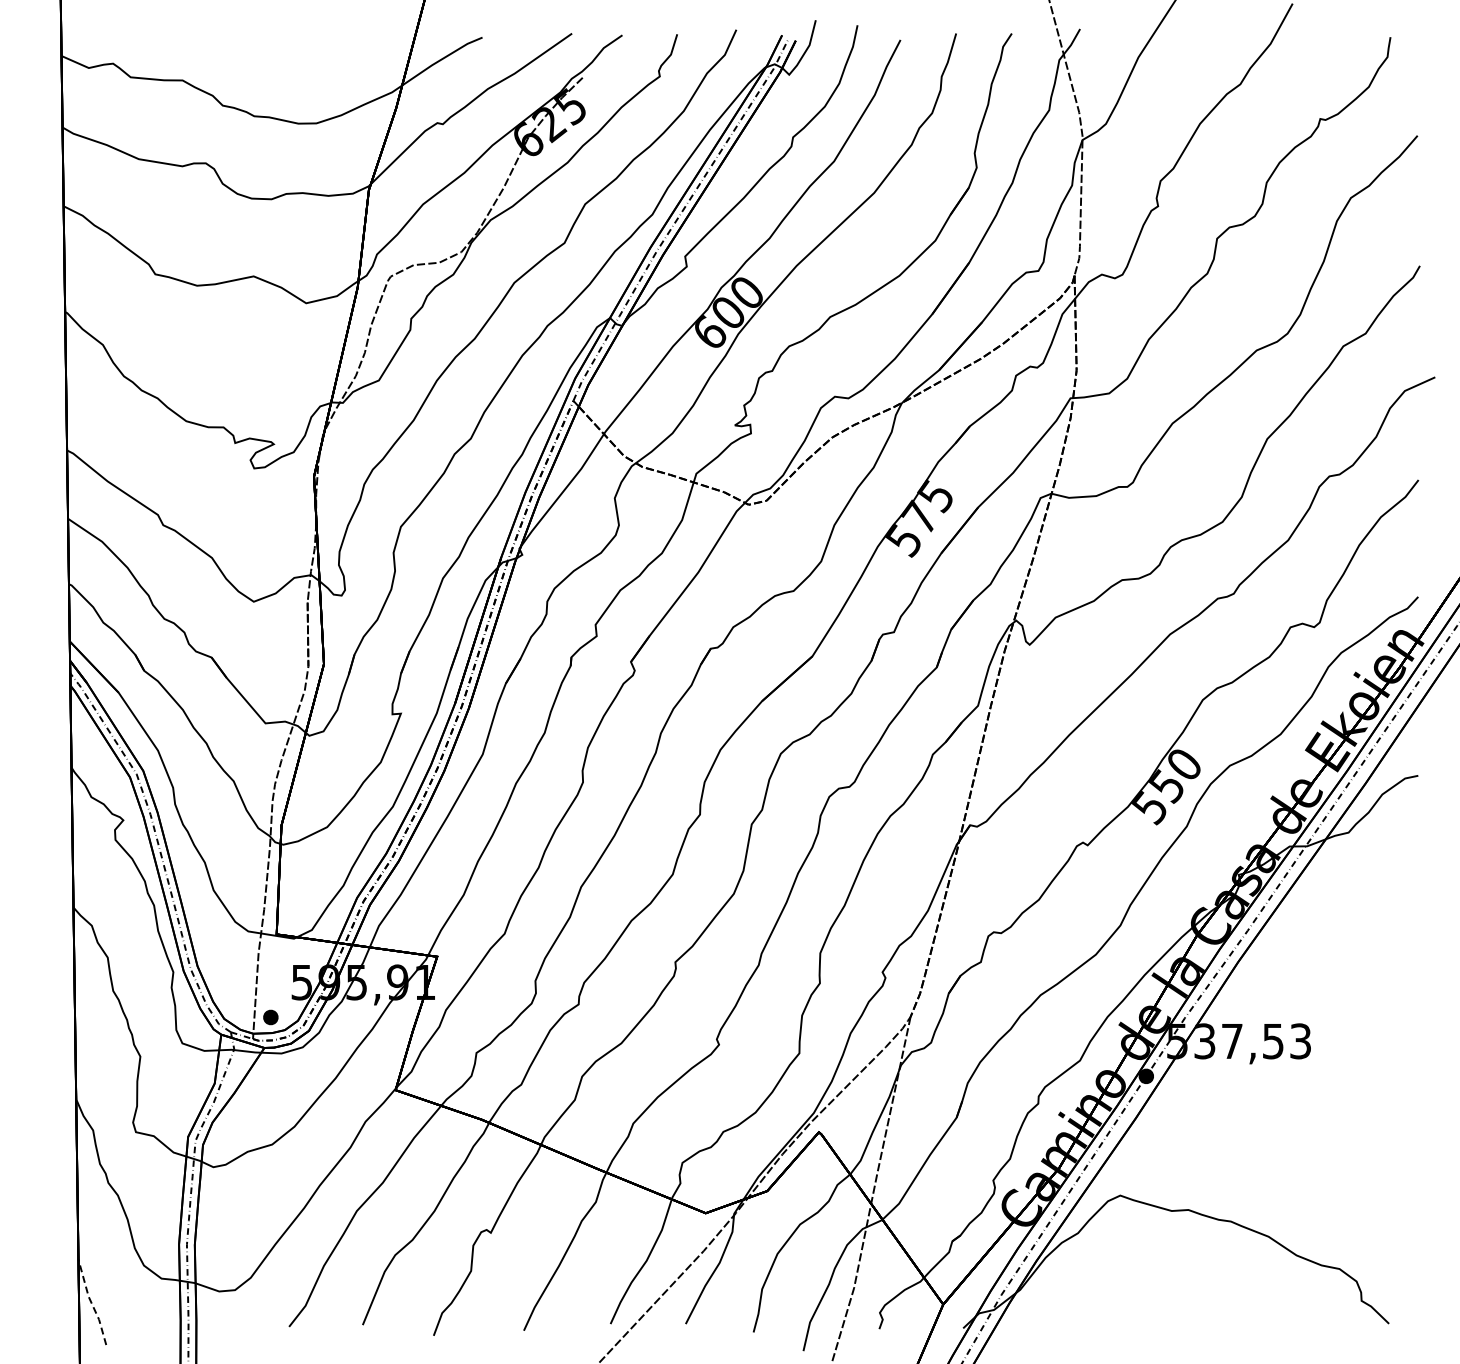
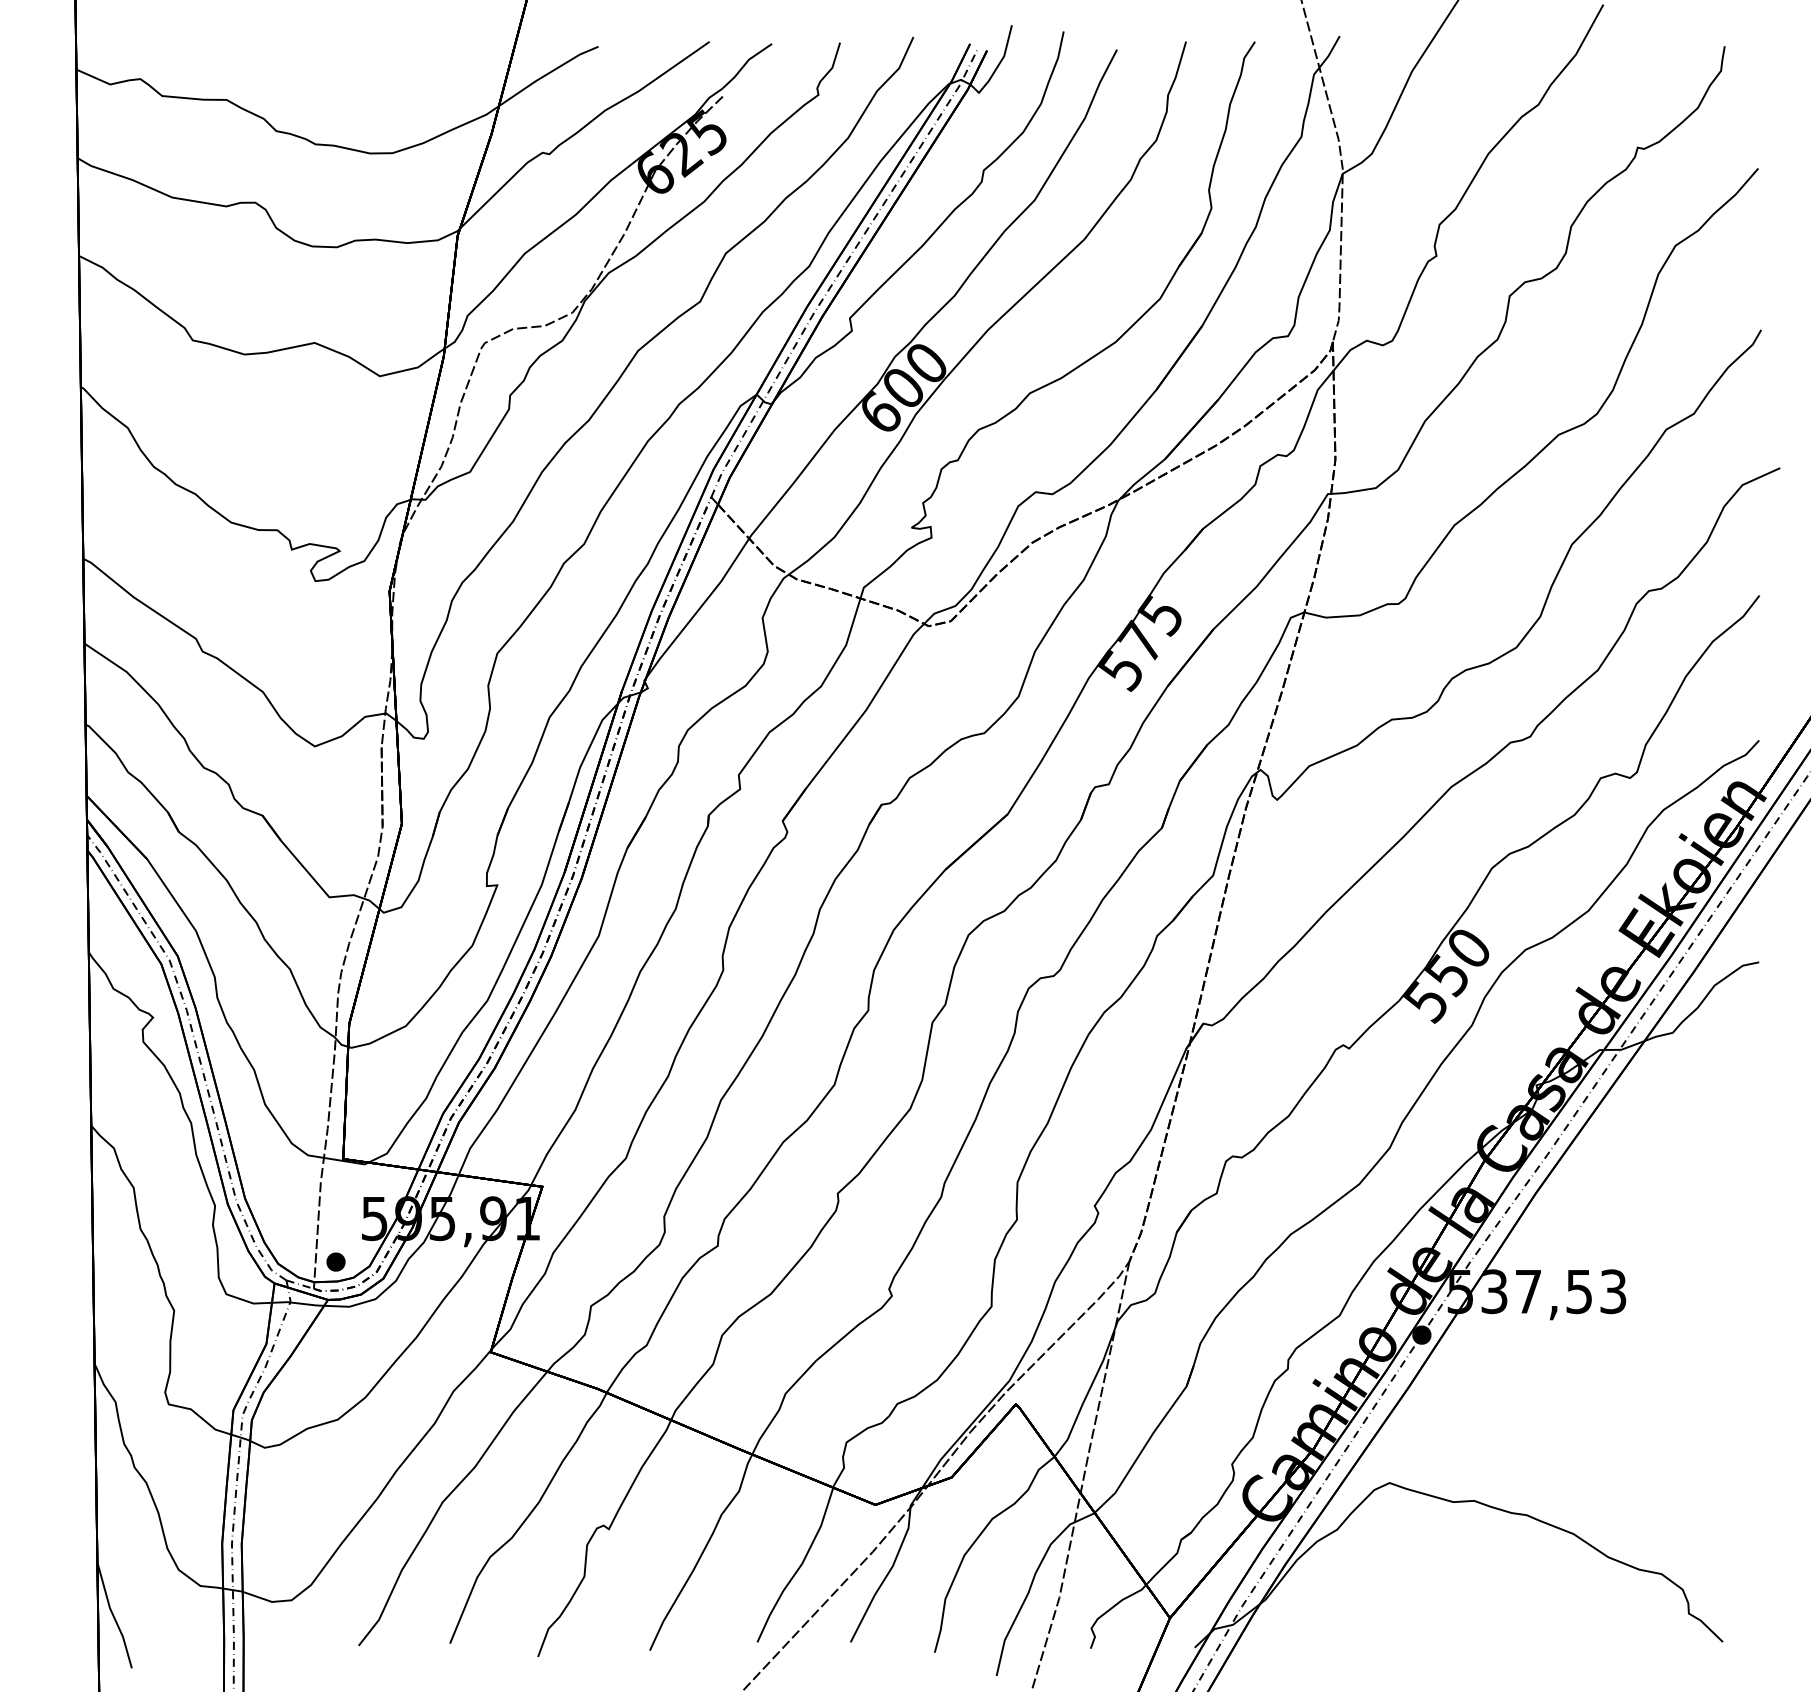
line: (91, 1302) -> (113, 1615), dashed -> solid

